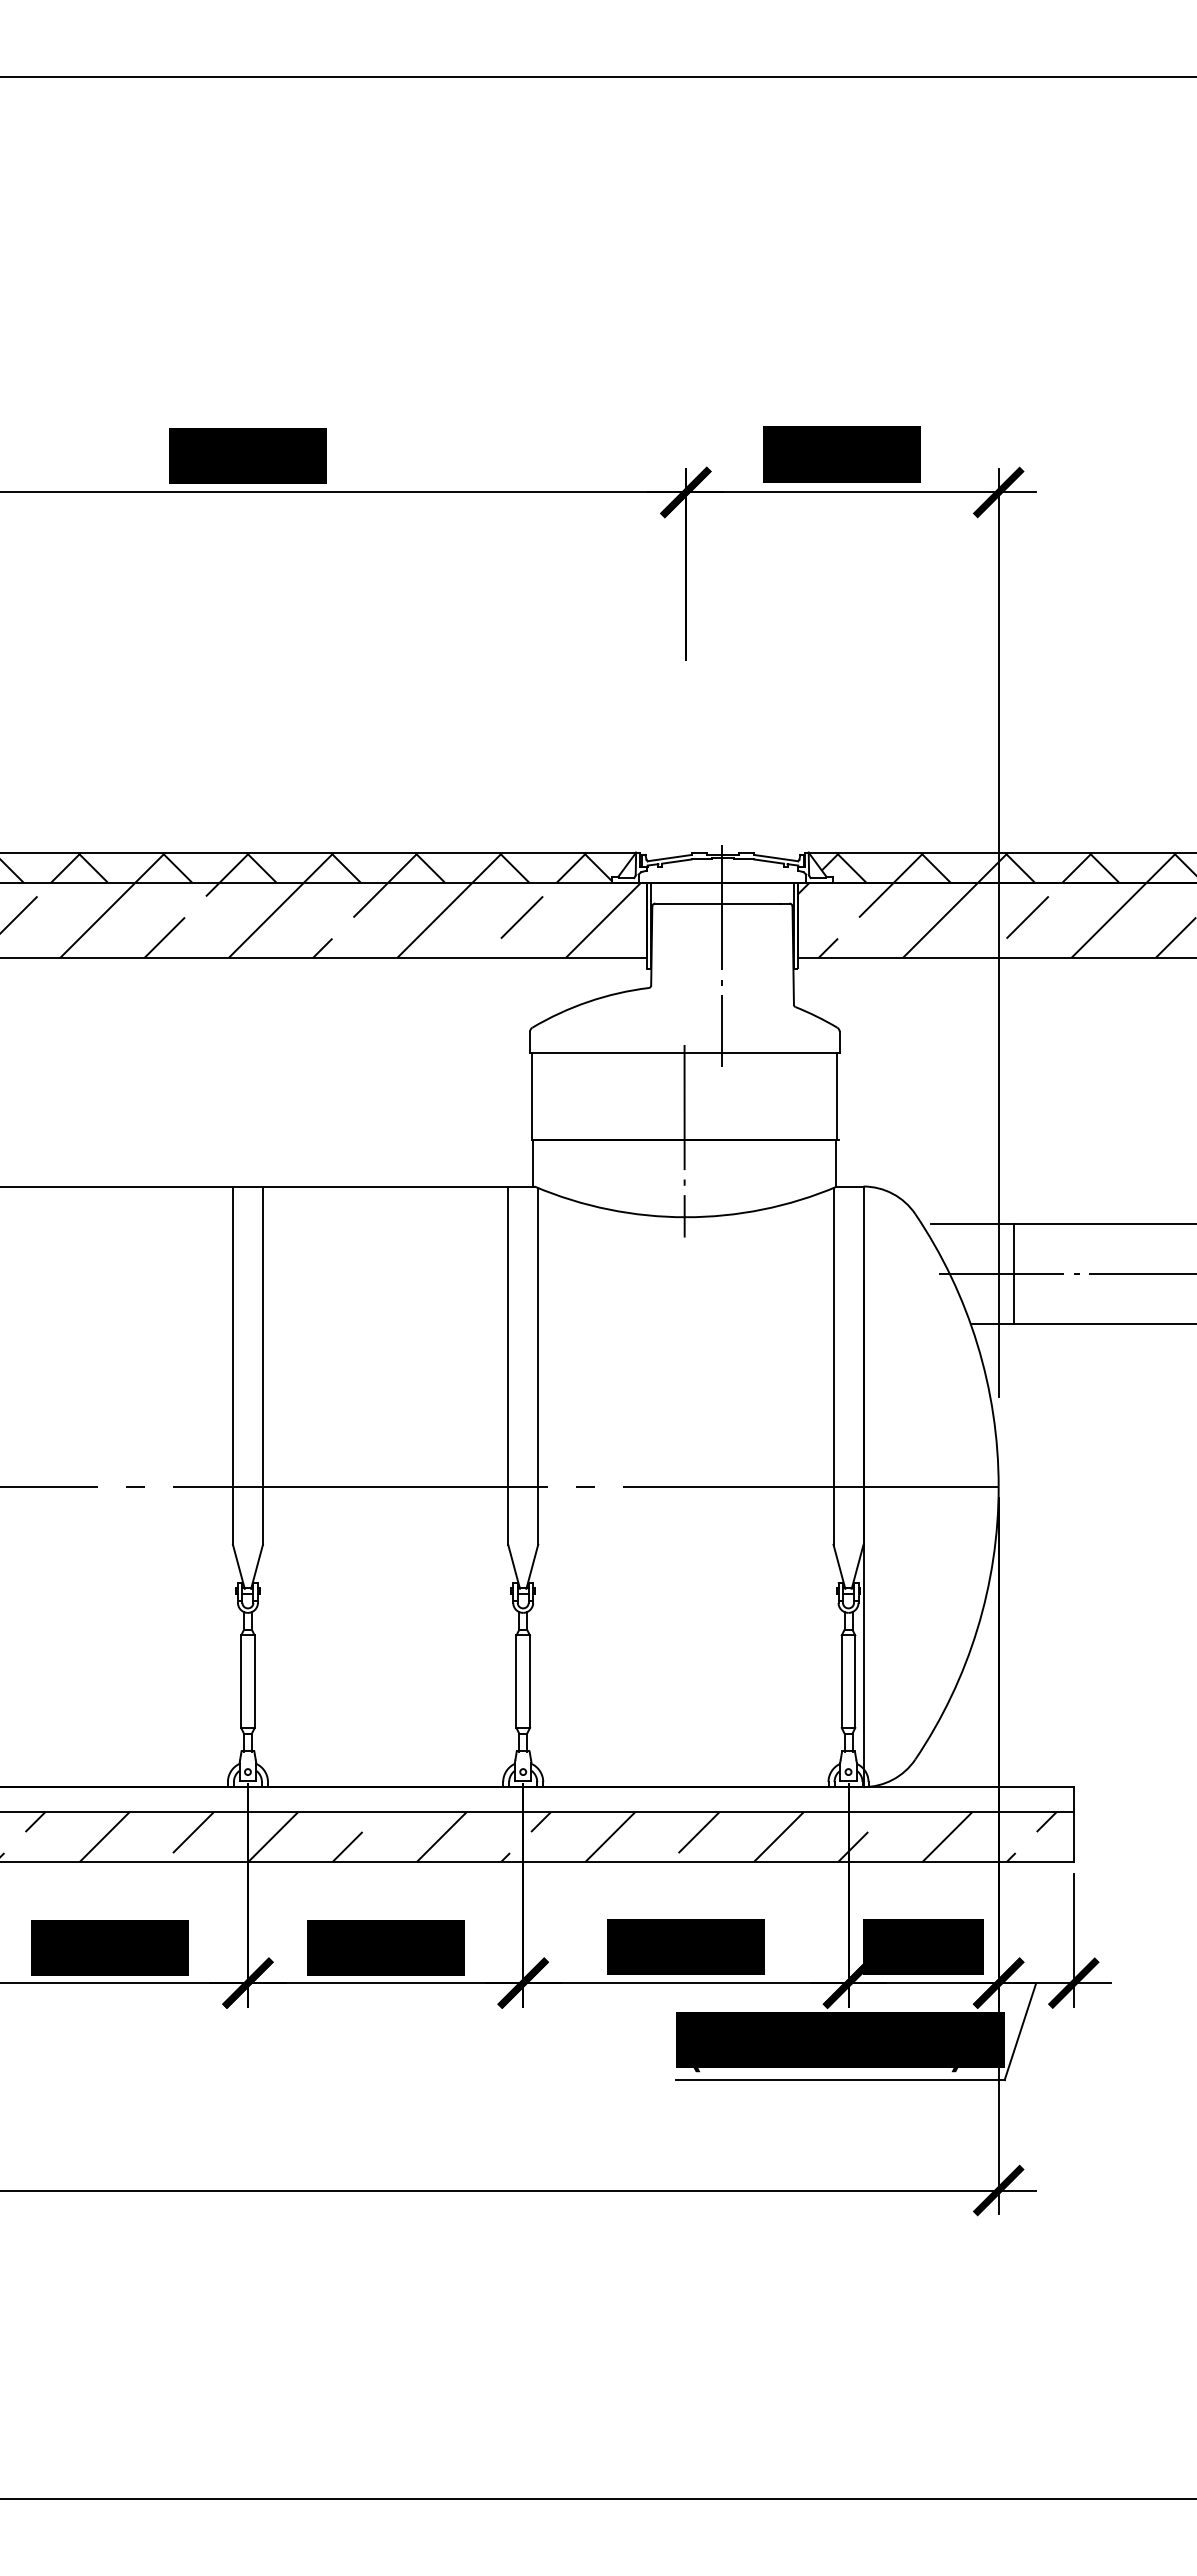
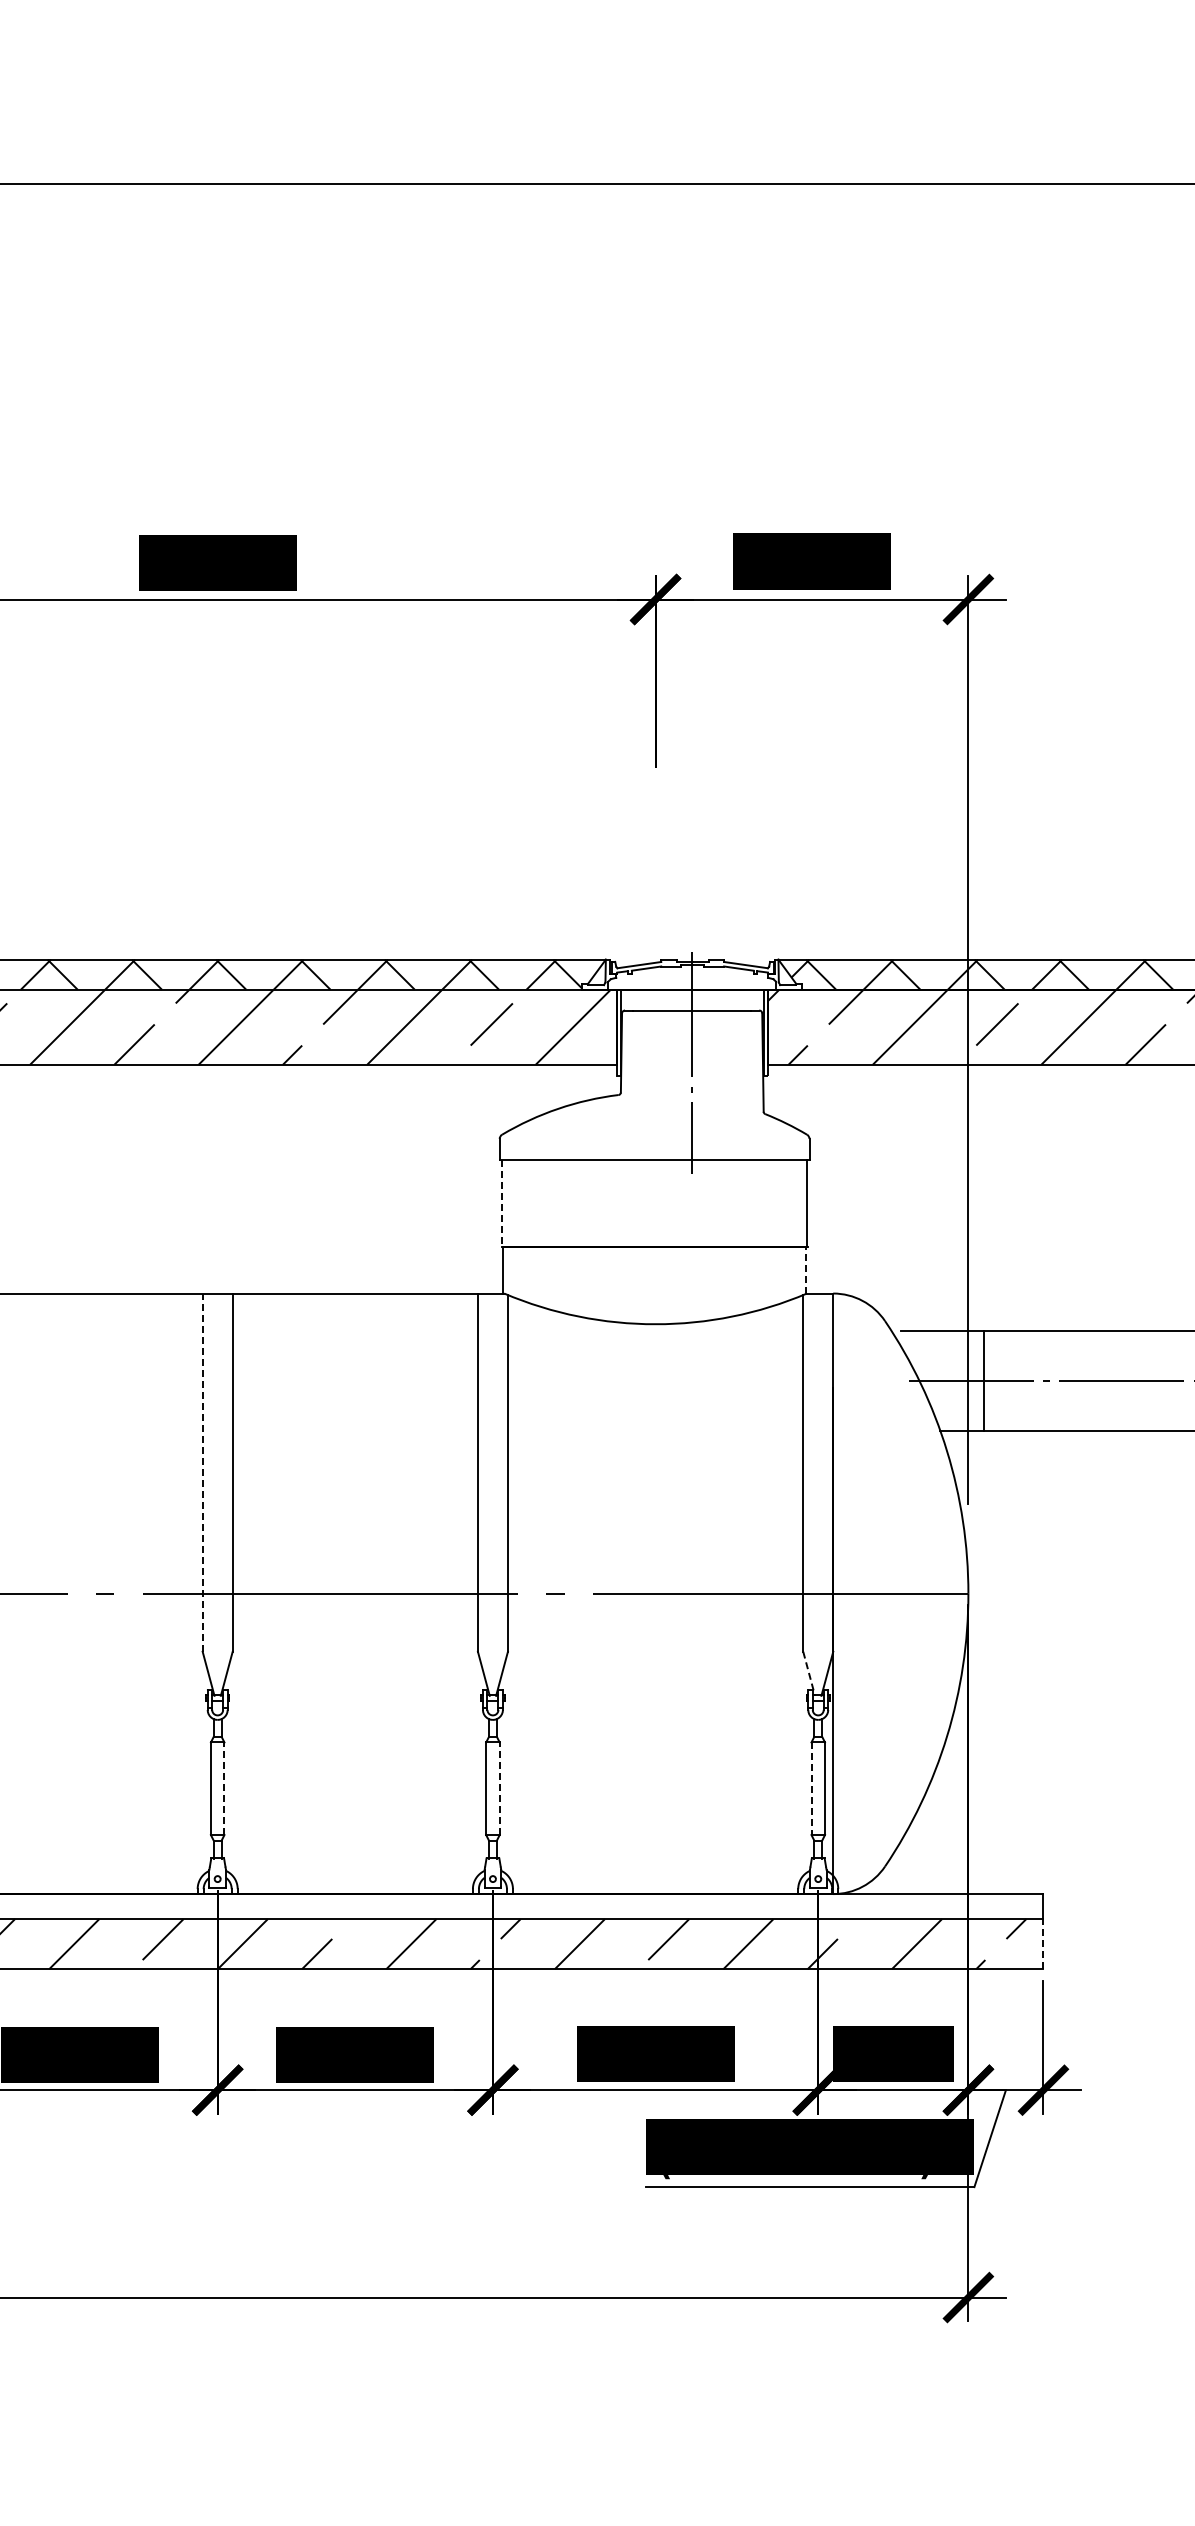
line: (531, 1096) -> (501, 1203), solid -> dashed
line: (684, 1140) -> (654, 1247), removed
line: (836, 1163) -> (806, 1270), solid -> dashed
line: (232, 1365) -> (202, 1472), solid -> dashed
line: (839, 1566) -> (809, 1673), solid -> dashed
line: (254, 1681) -> (224, 1788), solid -> dashed
line: (529, 1681) -> (499, 1788), solid -> dashed
line: (841, 1682) -> (811, 1789), solid -> dashed
line: (1073, 1836) -> (1043, 1943), solid -> dashed

